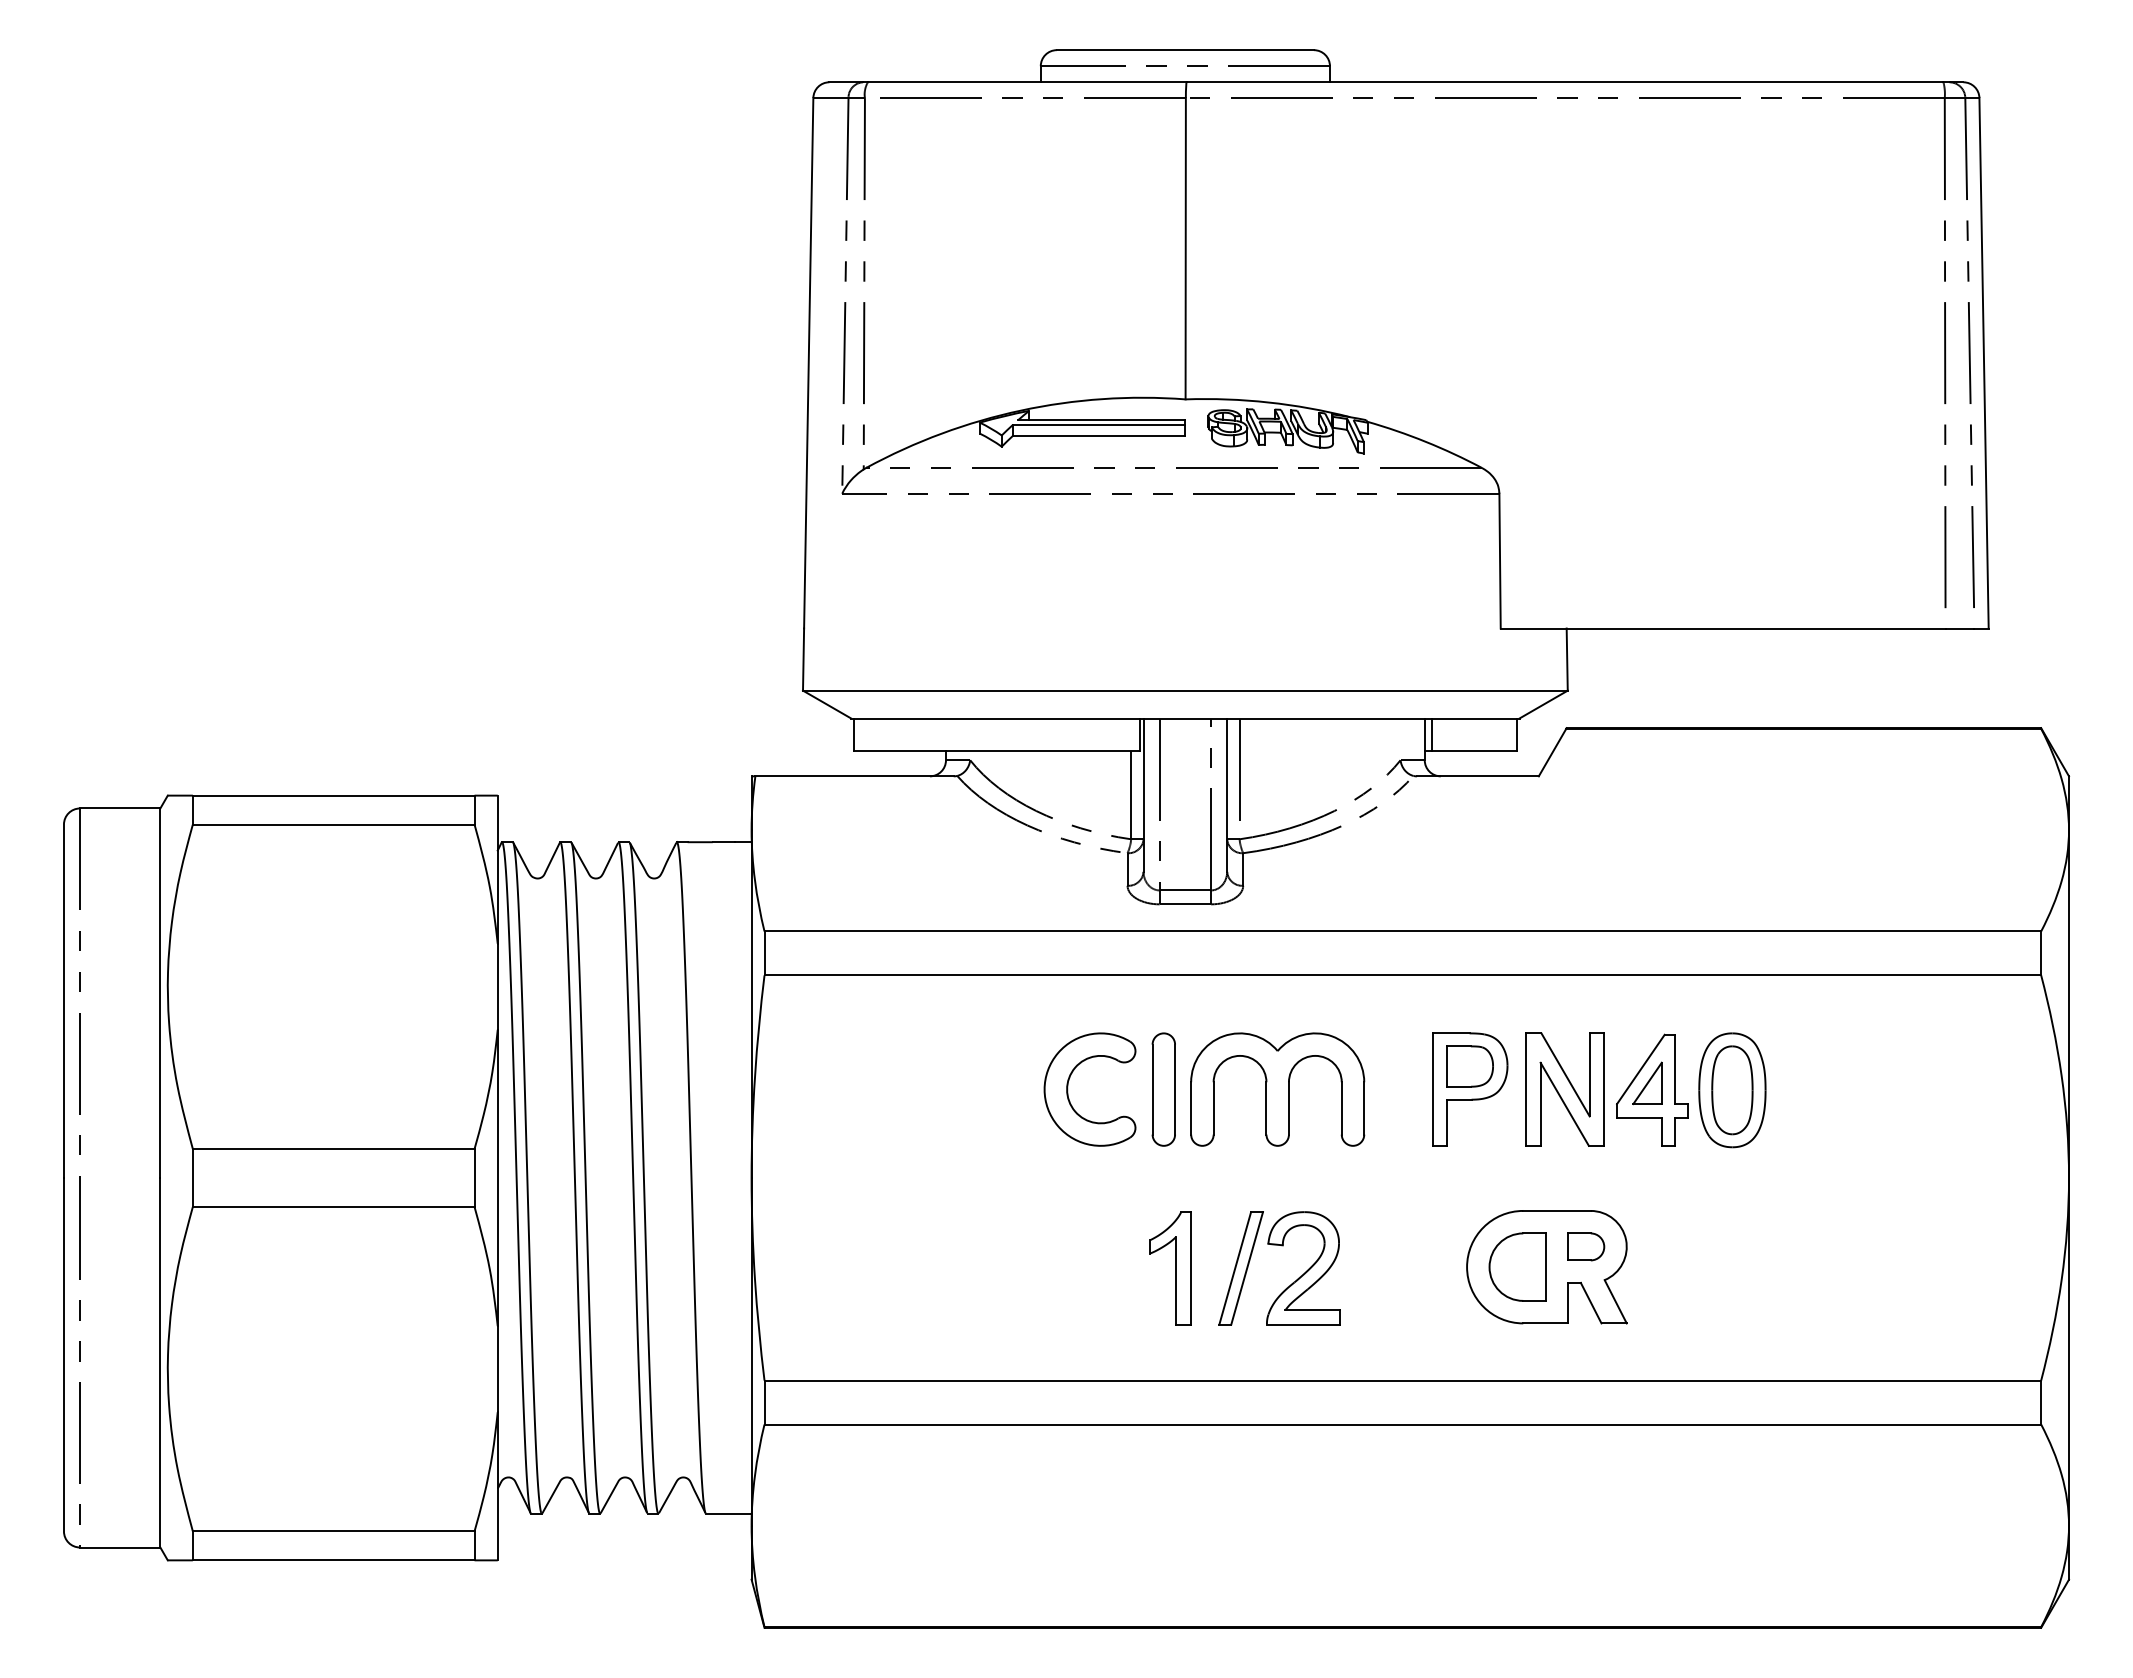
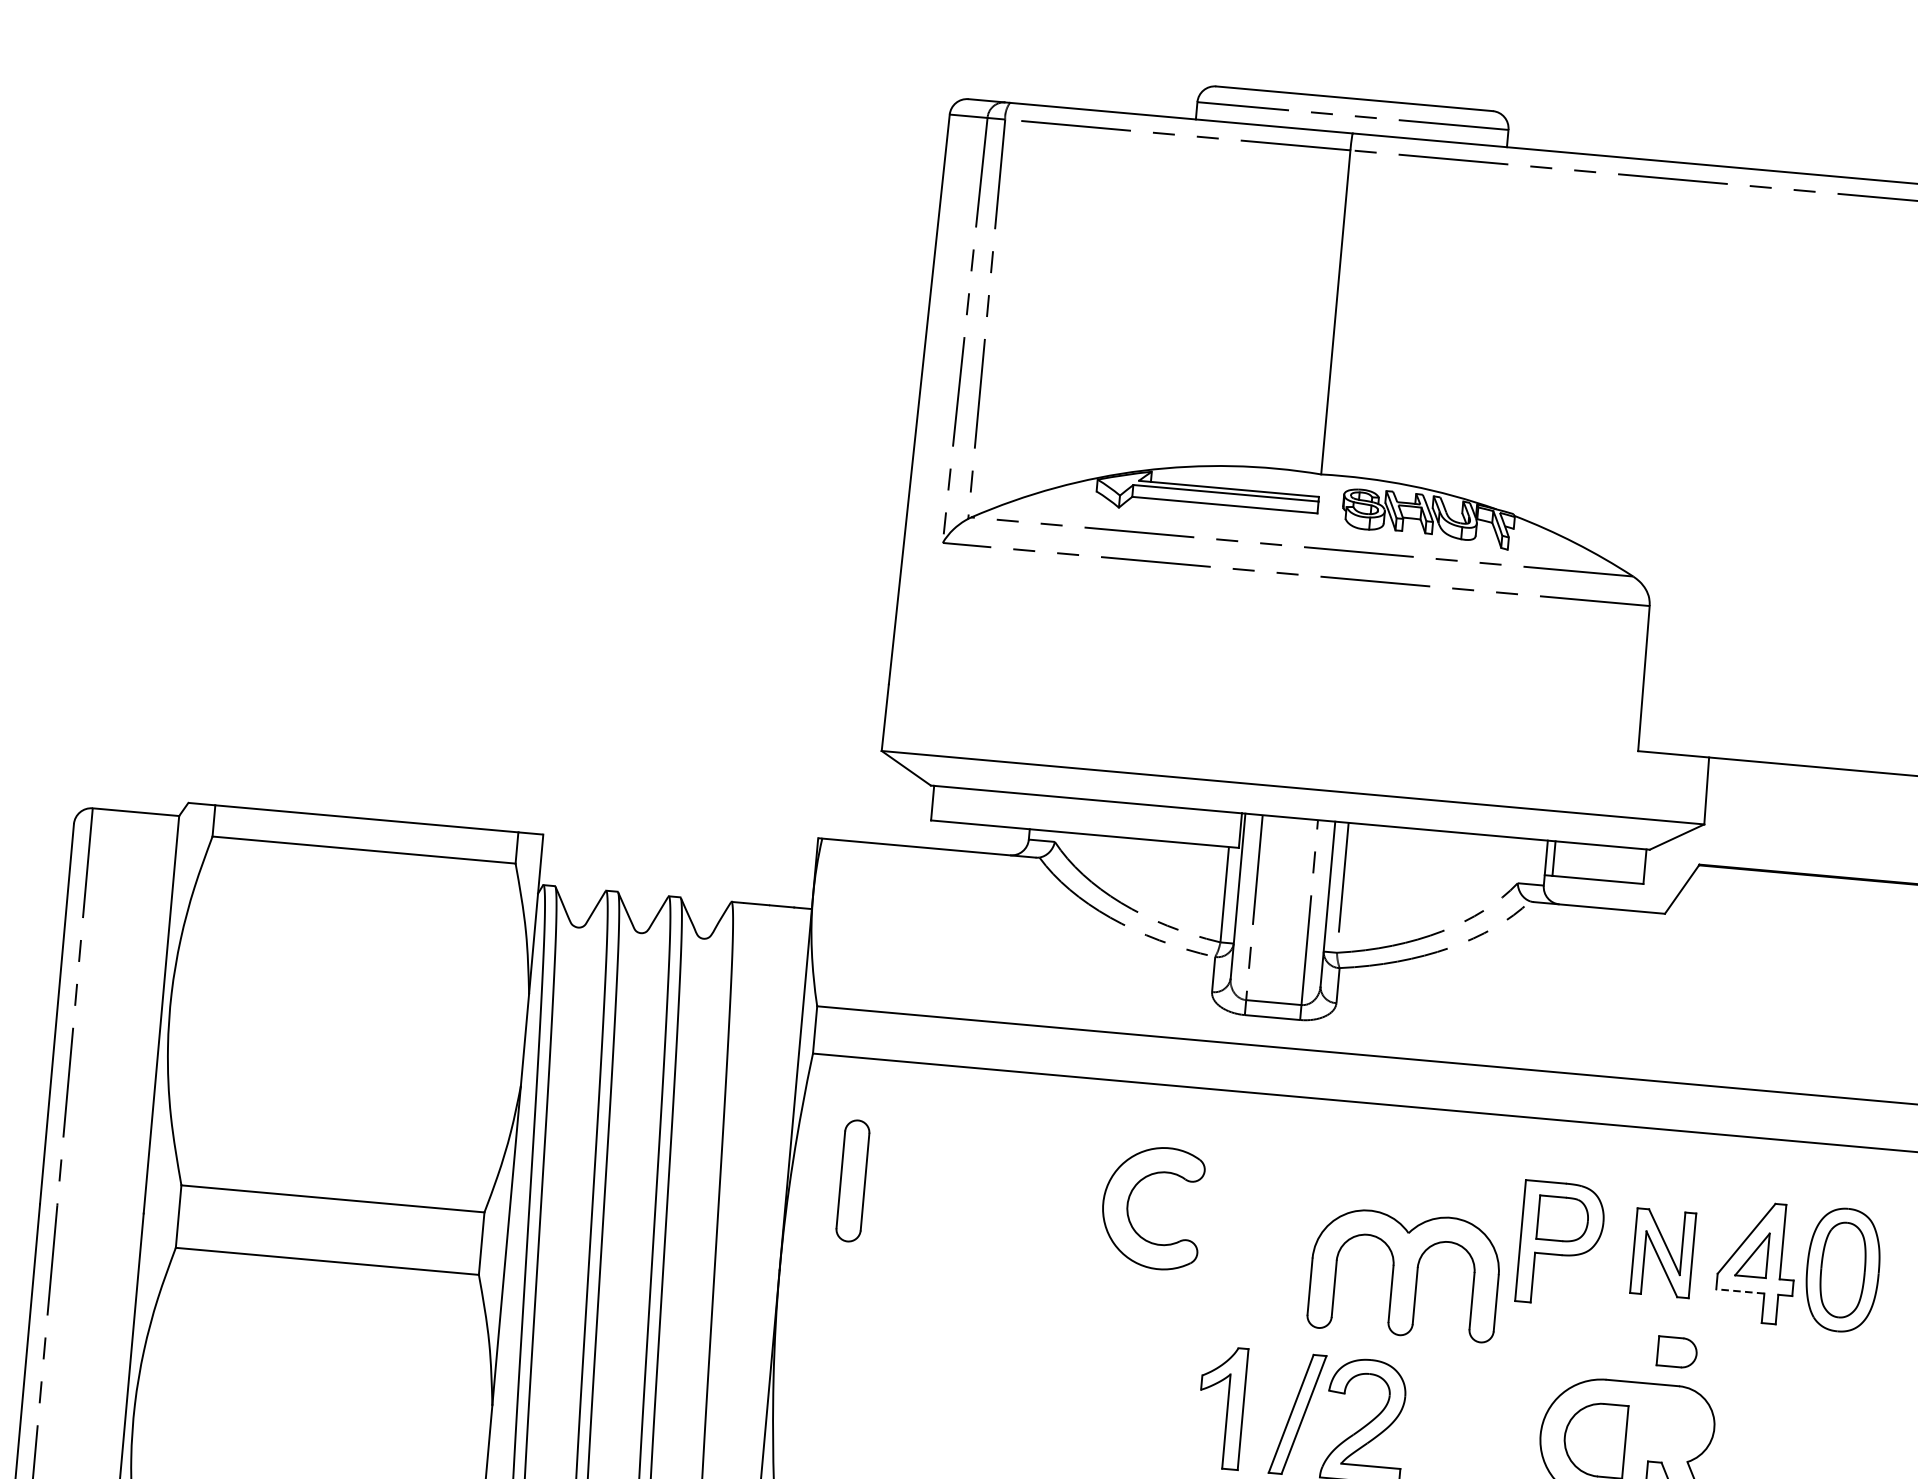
part: (1163, 1089) -> (852, 1180), moved
part: (1277, 1089) -> (1404, 1274), moved
part: (1564, 1089) -> (1662, 1253), size x0.7
line: (1638, 1118) -> (1739, 1291), solid -> dashed
part: (1586, 1246) -> (1677, 1352), moved

